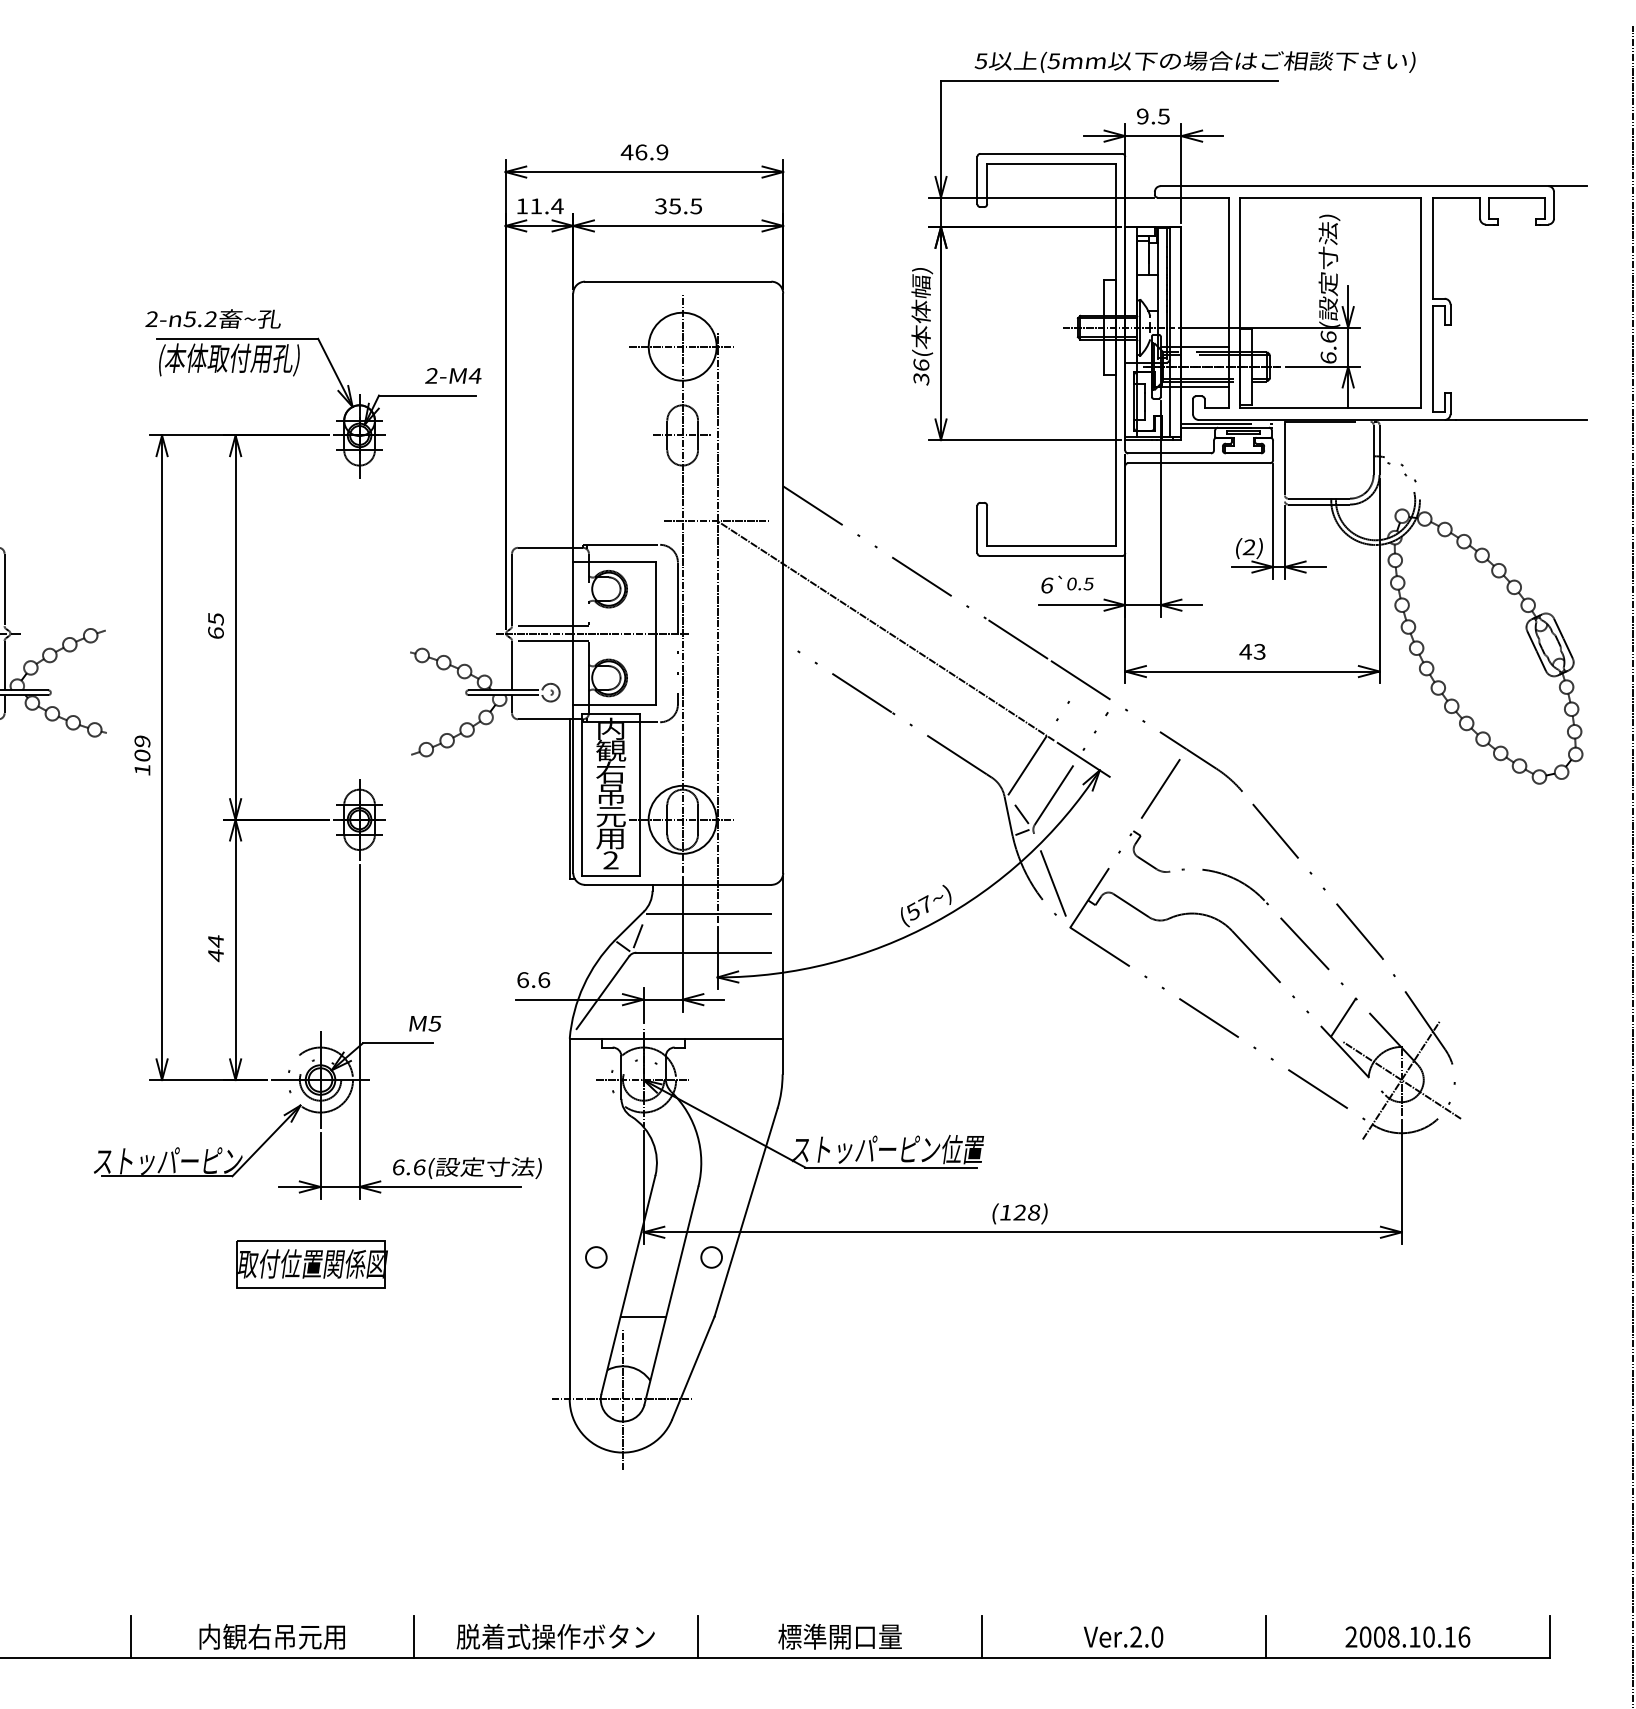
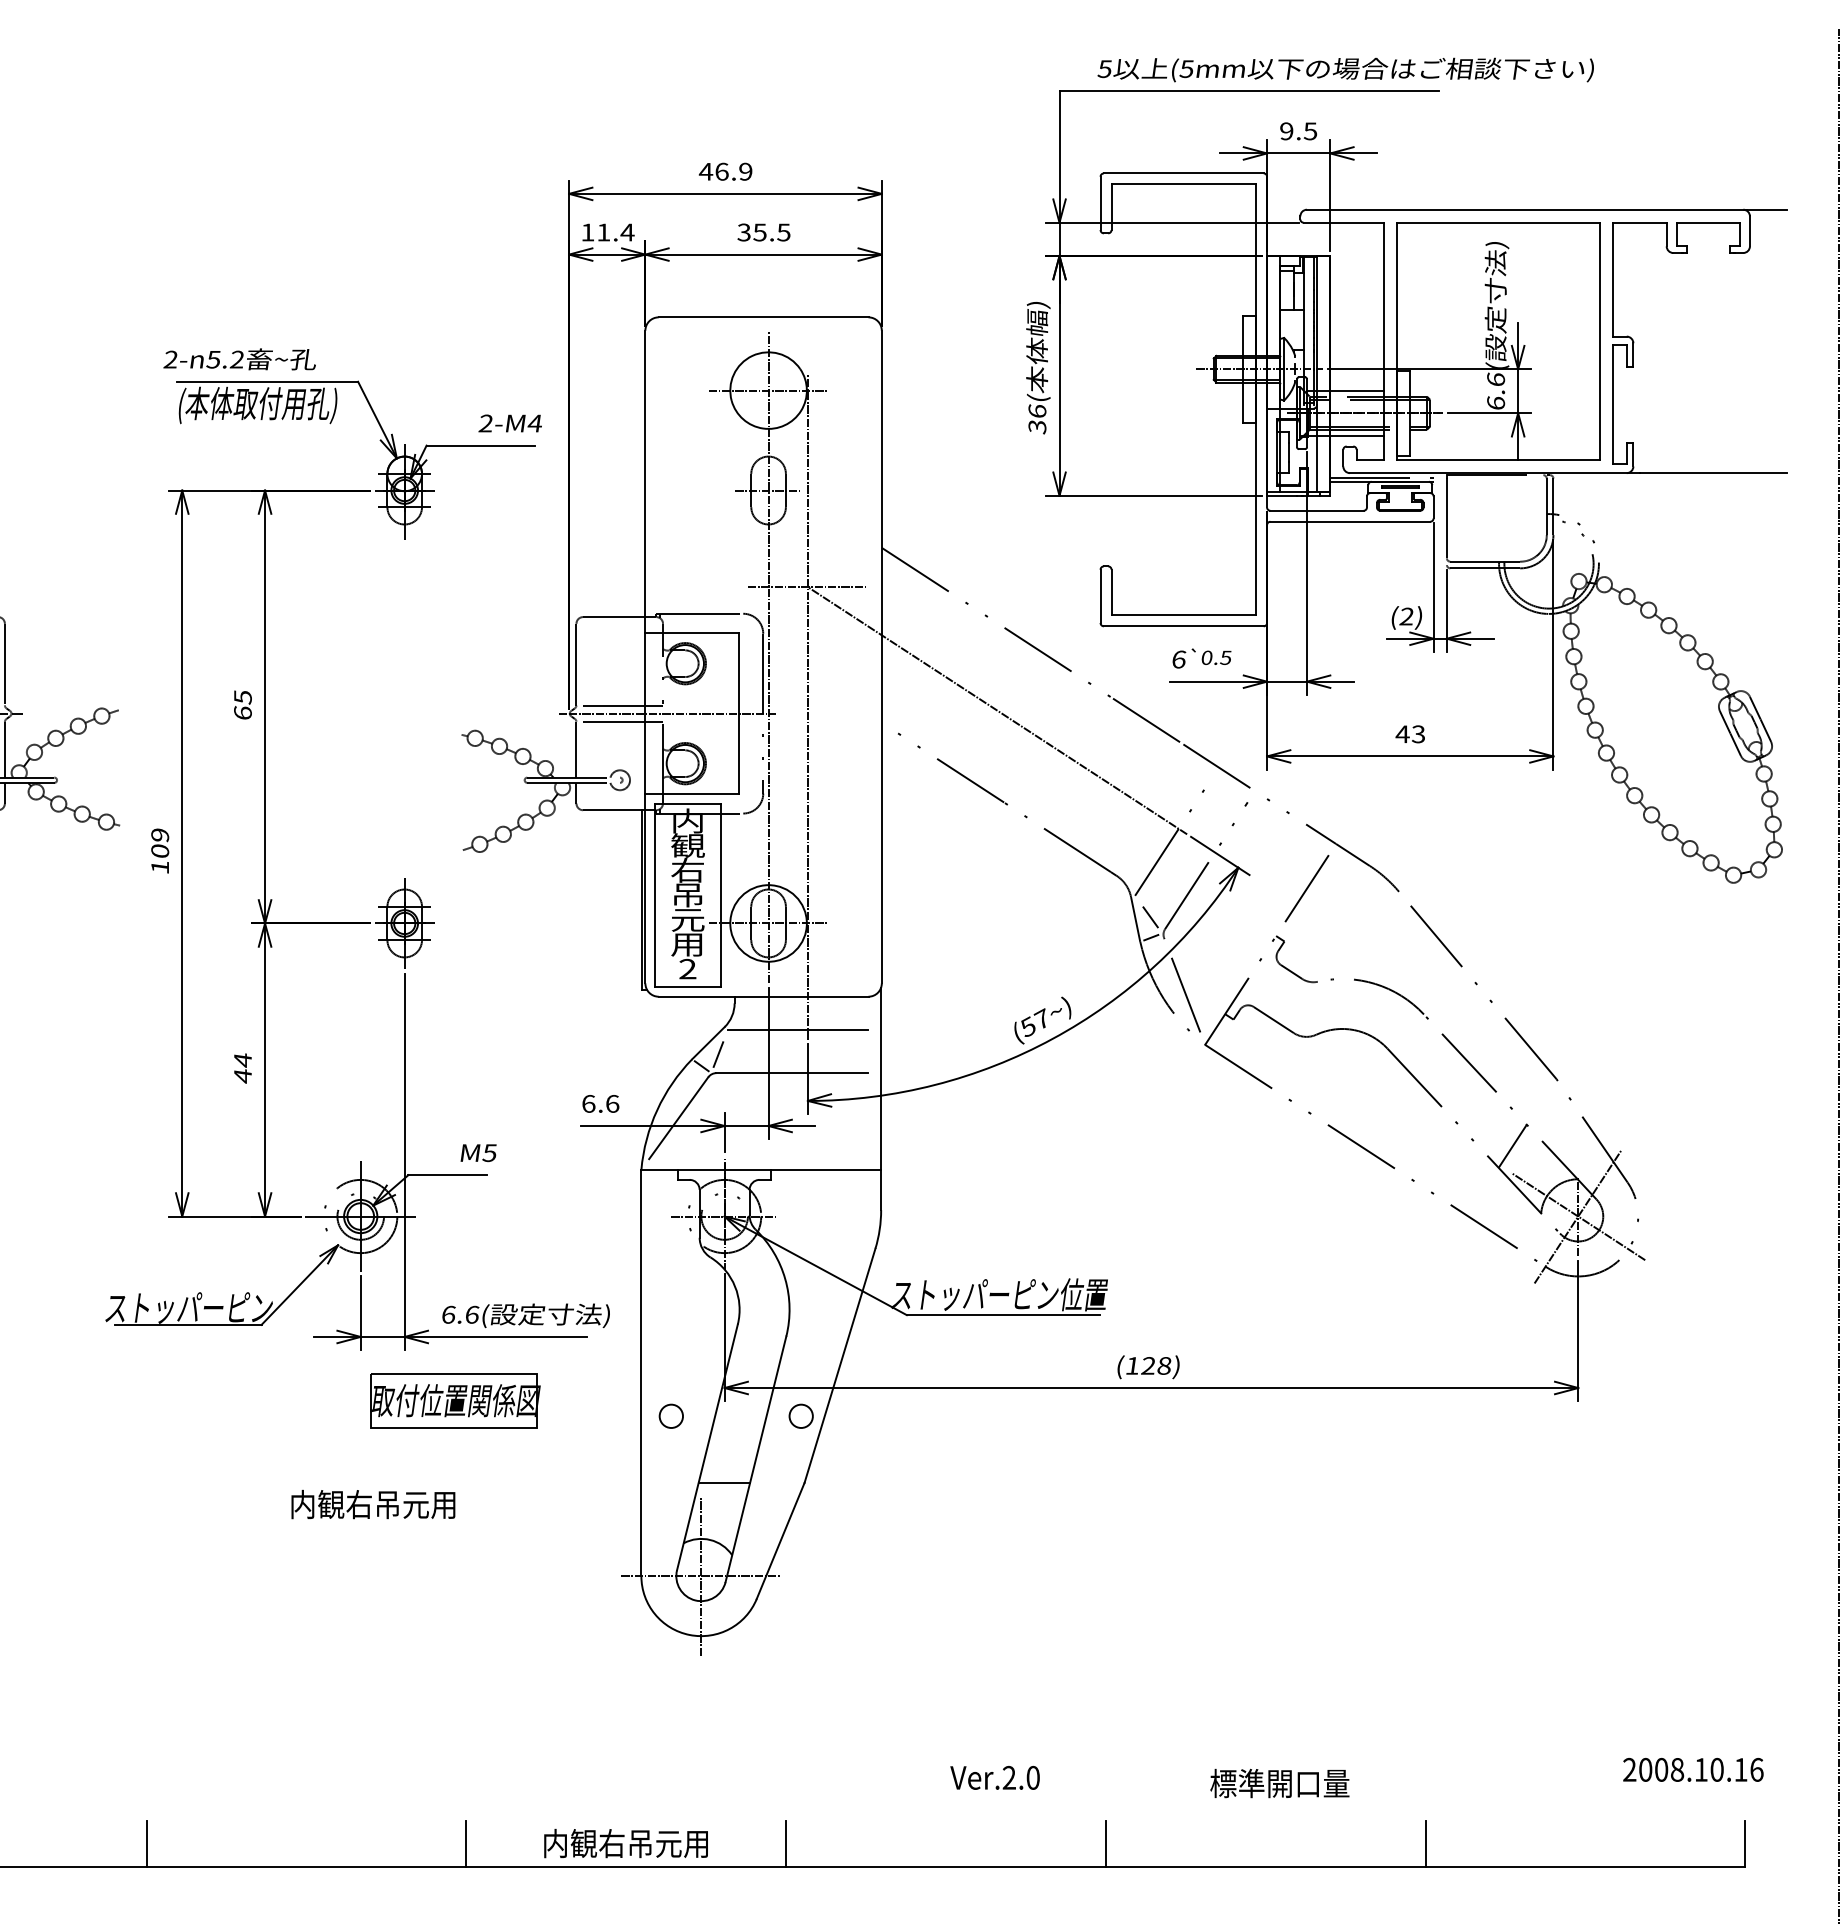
part: (312, 1263) -> (455, 1400), moved
text: (272, 1636) -> (373, 1504), moved
text: (555, 1636) -> (625, 1843), 脱着式操作ボタン -> 内観右吊元用
text: (839, 1636) -> (1279, 1783), moved
text: (1122, 1636) -> (994, 1777), moved
text: (1408, 1636) -> (1693, 1769), moved

